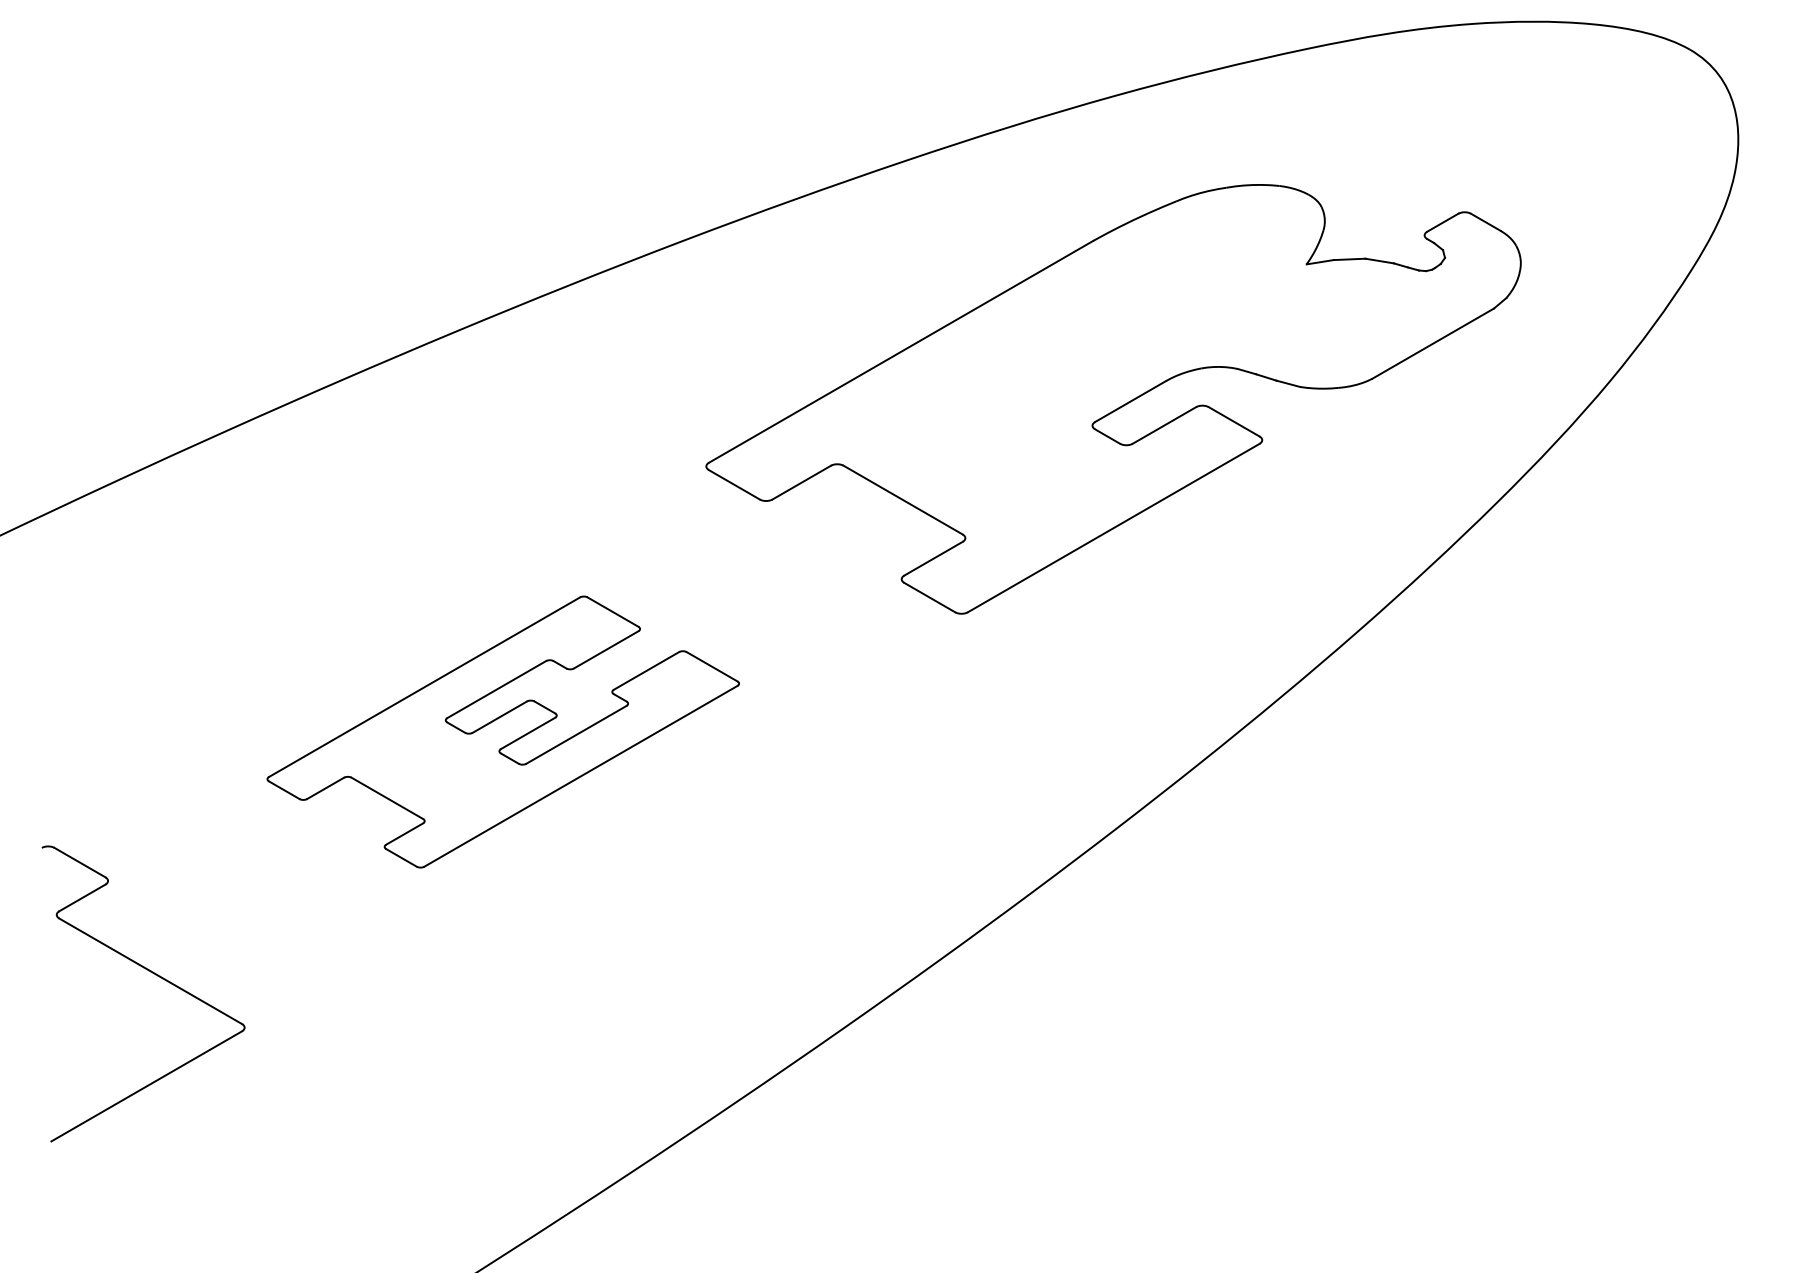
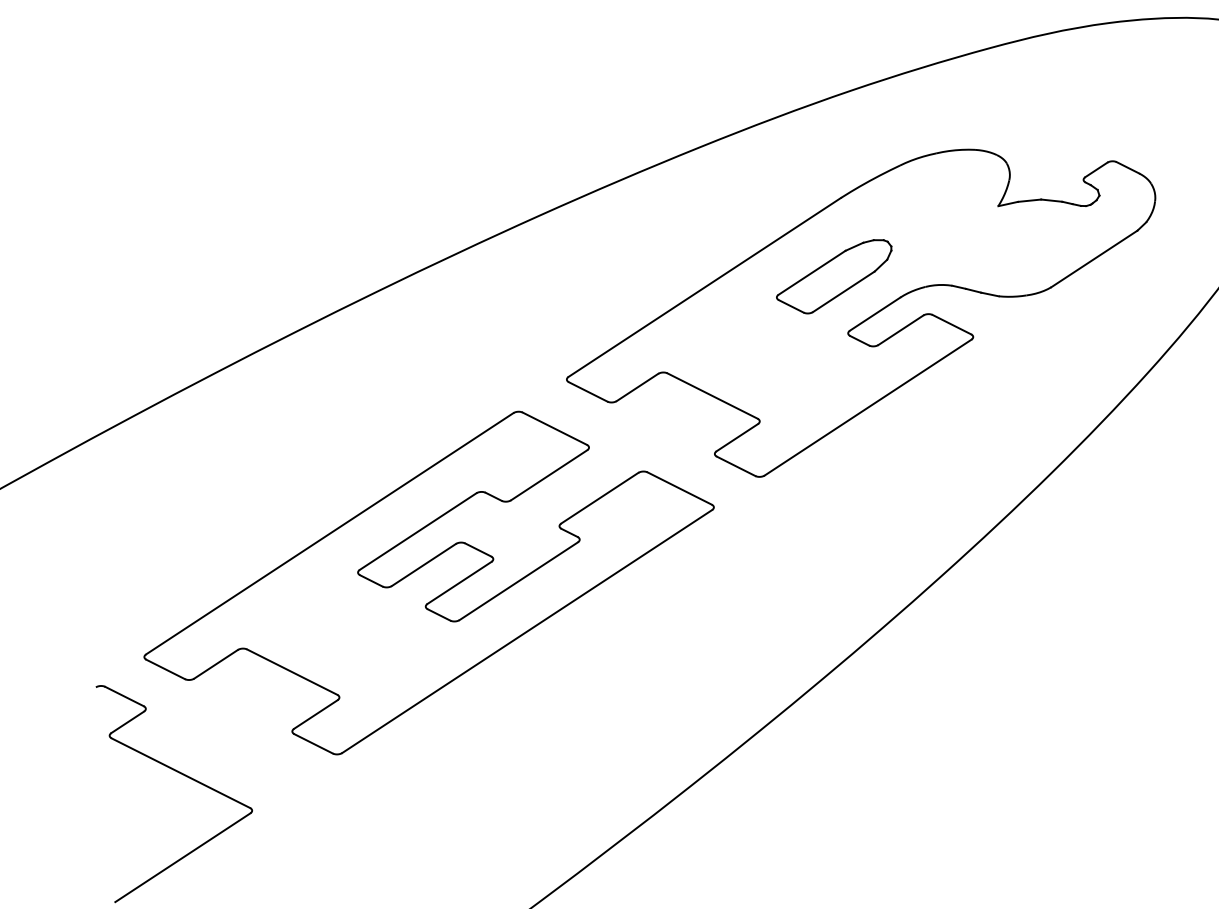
part: (1077, 347) -> (833, 276), added
part: (503, 731) -> (429, 582), size x1.67

